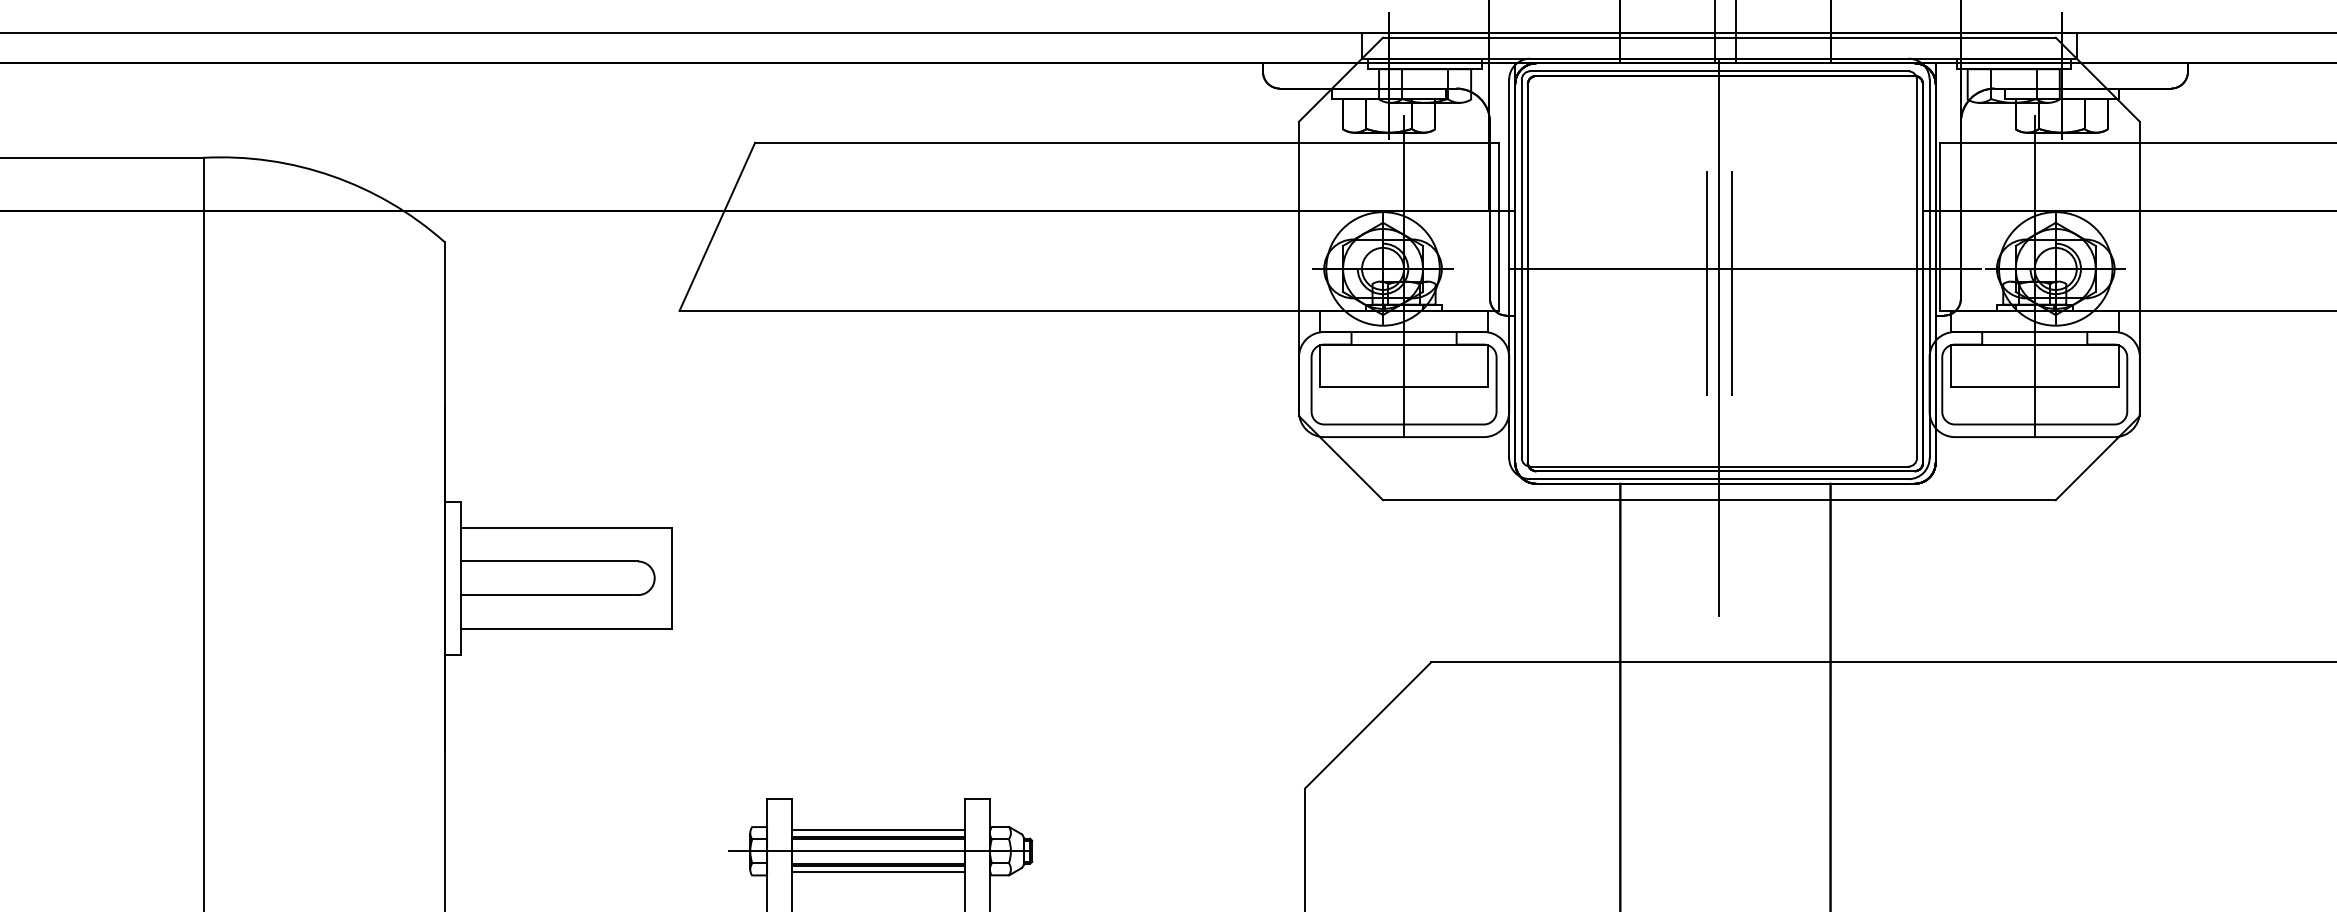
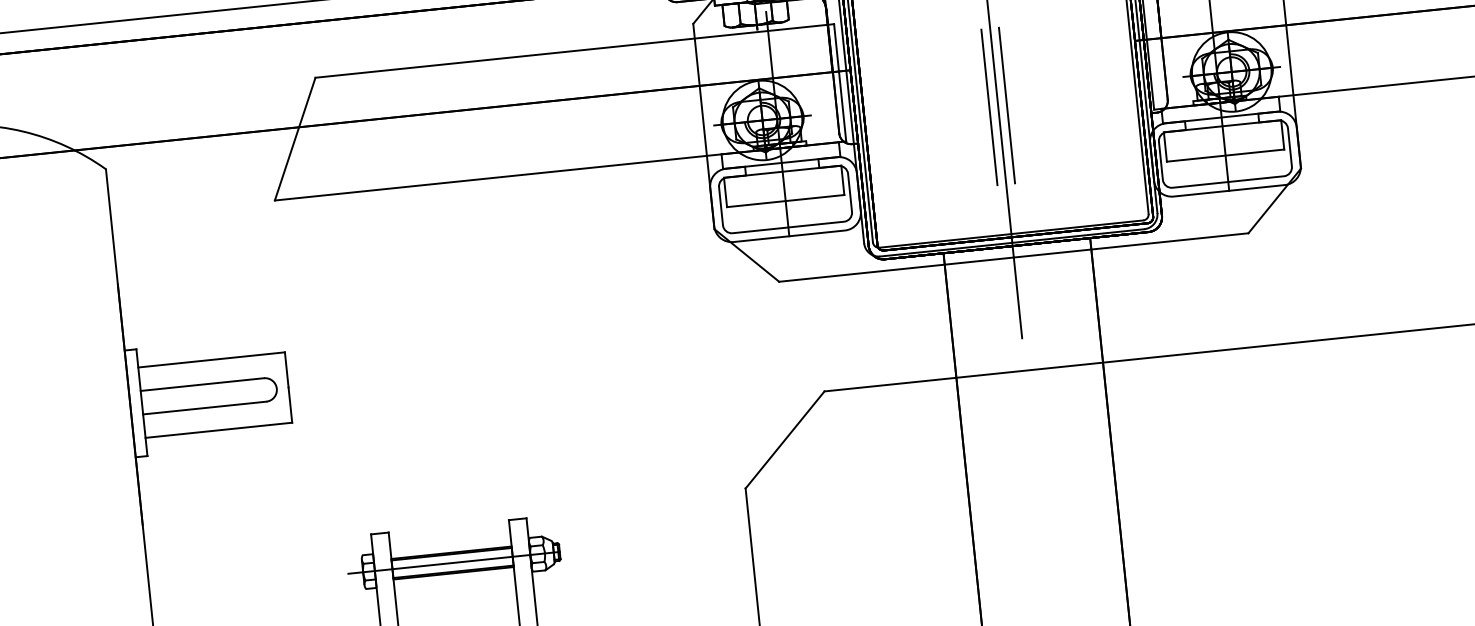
line: (1745, 268) -> (1015, 94), removed
line: (878, 830) -> (451, 548), removed
line: (878, 872) -> (454, 577), removed

